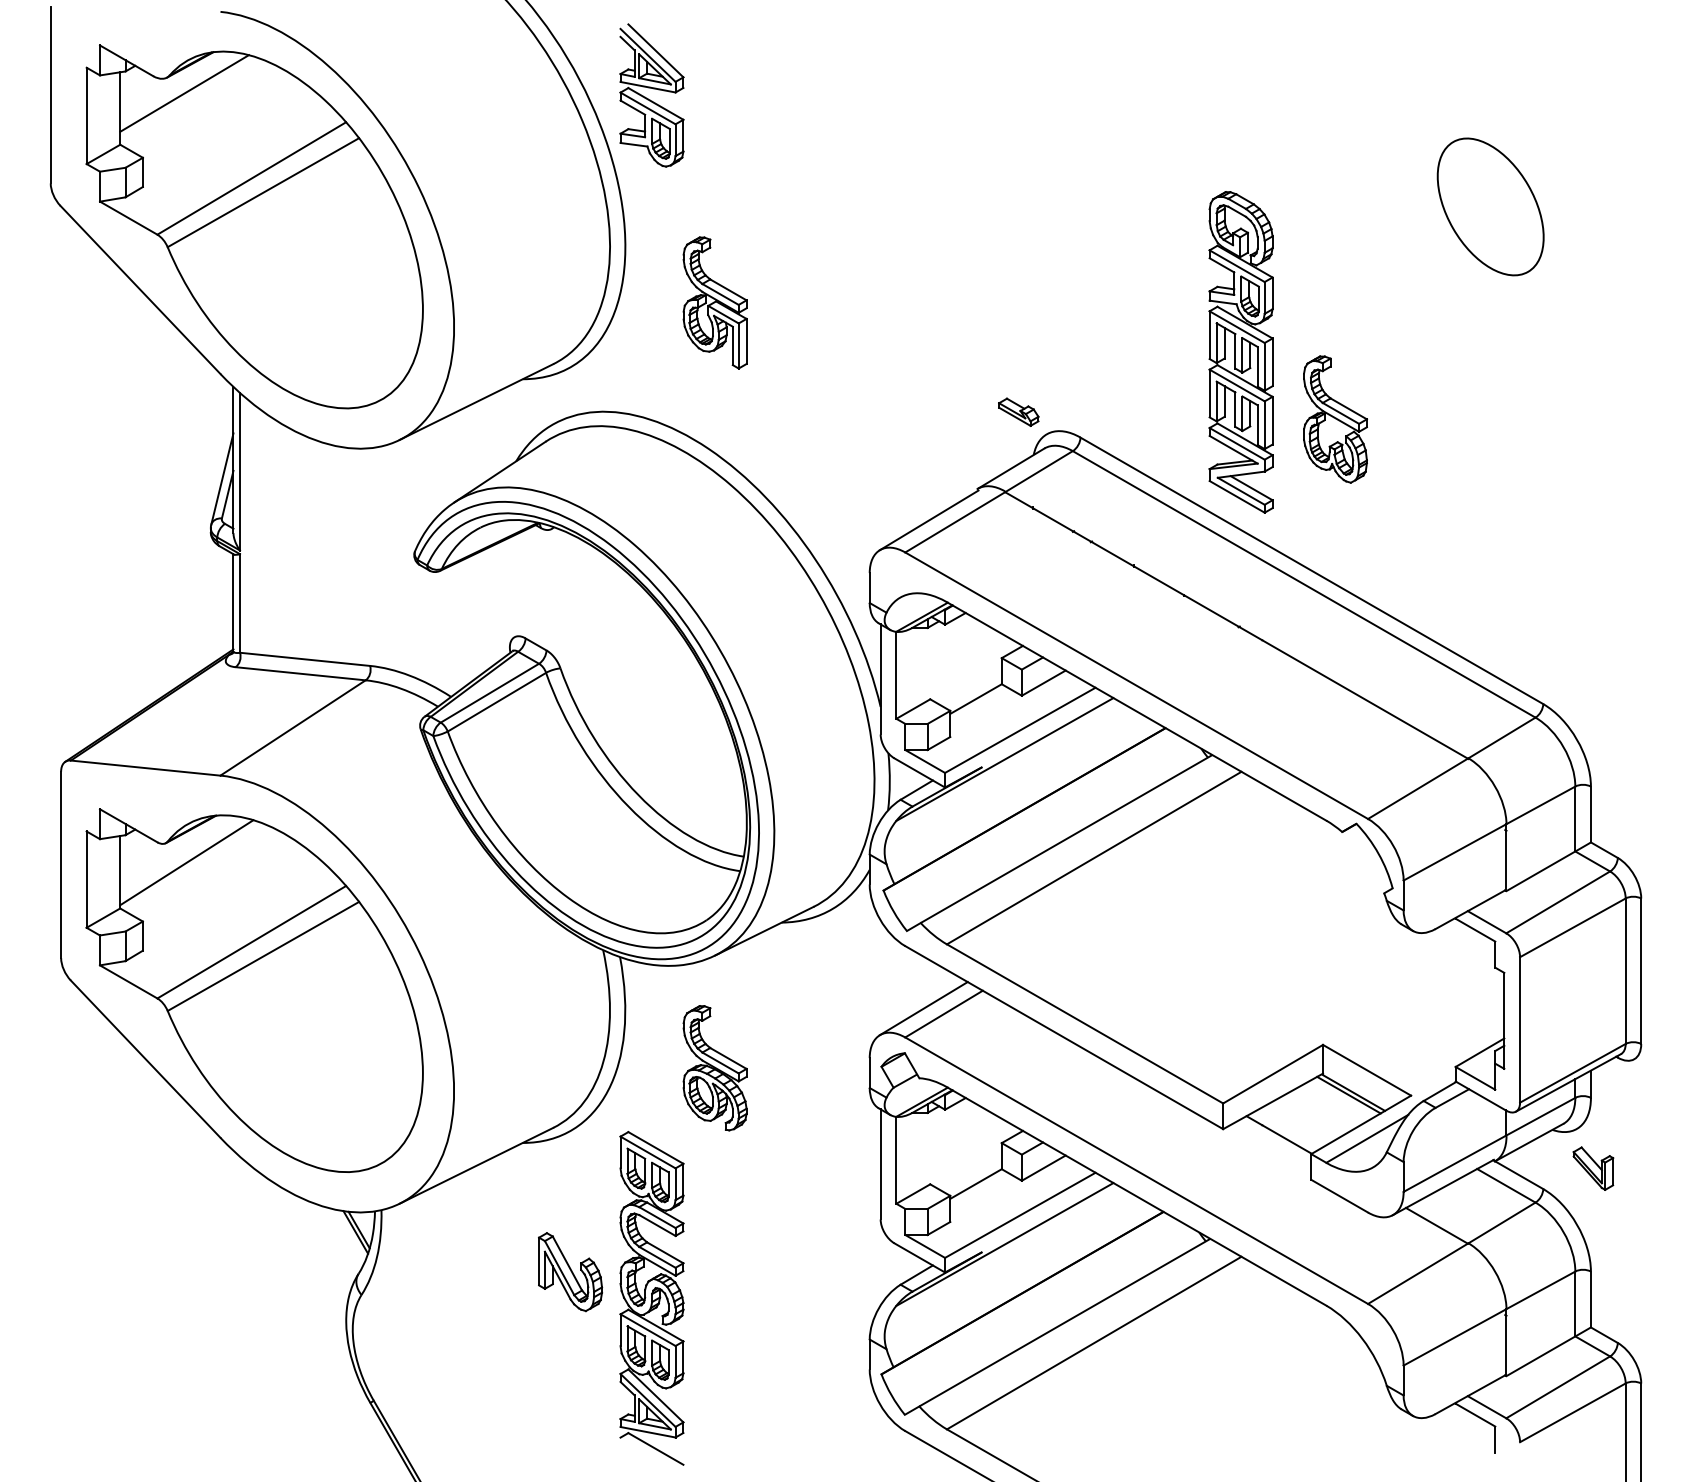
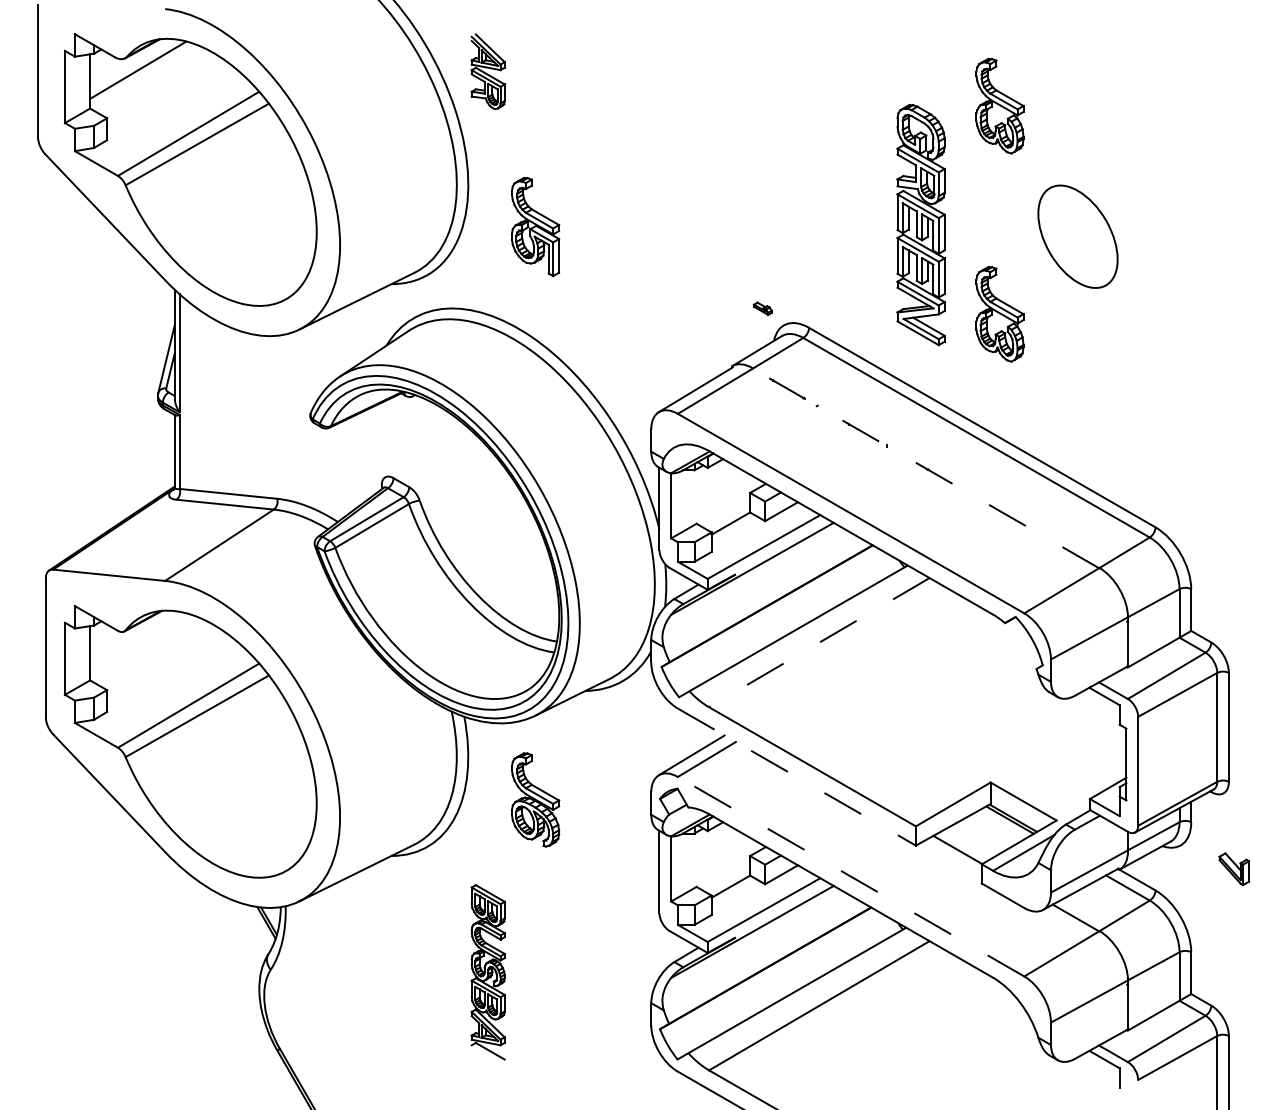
part: (651, 95) -> (487, 71), size x0.7
part: (1335, 141) -> (999, 106), added
part: (1490, 206) -> (1077, 236), moved
part: (1240, 352) -> (920, 225), moved
part: (1018, 411) -> (762, 308), size x0.6
line: (1236, 625) -> (925, 468), solid -> dashed
line: (1094, 858) -> (819, 642), solid -> dashed
line: (186, 862) -> (139, 645), removed
line: (1064, 1037) -> (797, 776), solid -> dashed
part: (1593, 1168) -> (1234, 869), moved
line: (1136, 1170) -> (850, 876), solid -> dashed
part: (570, 1272) -> (427, 952), removed
part: (651, 1298) -> (487, 972), size x0.7

